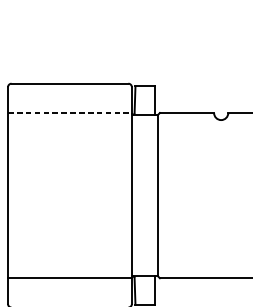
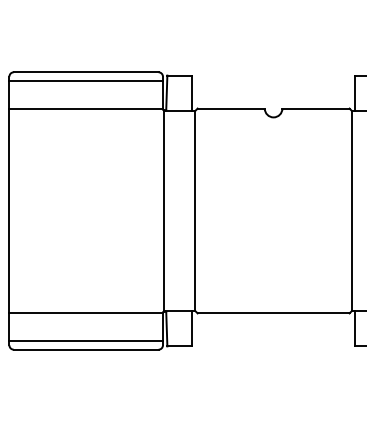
line: (69, 91) -> (85, 81), added
line: (70, 112) -> (86, 108), dashed -> solid
line: (69, 300) -> (85, 340), added

